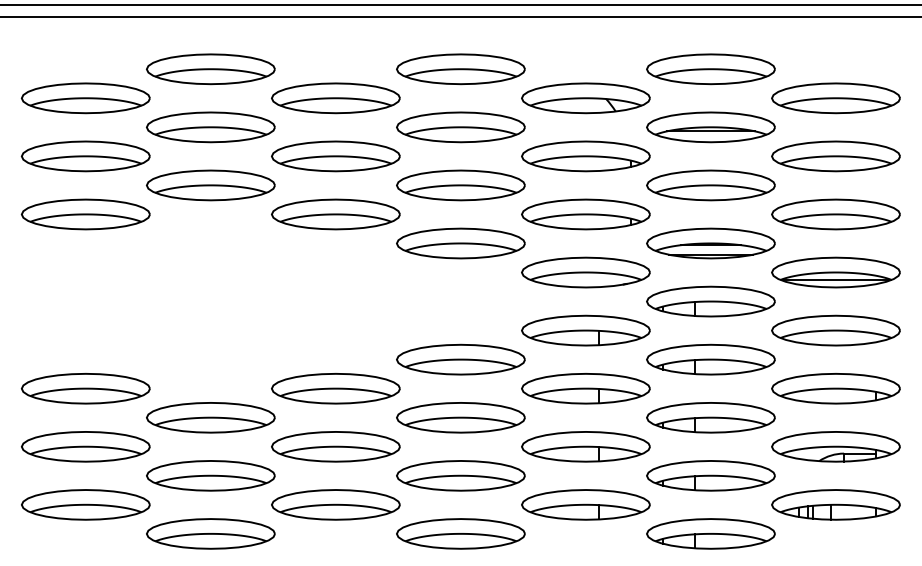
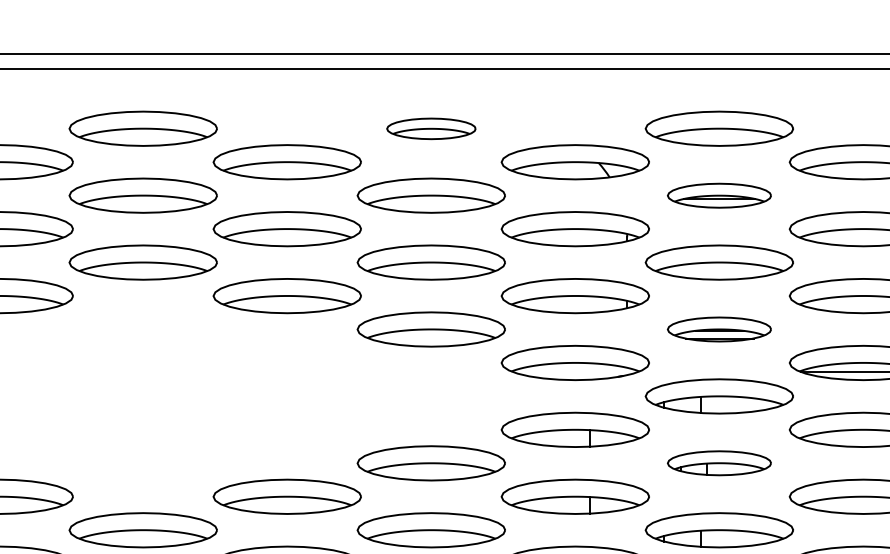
part: (460, 69) -> (430, 129), size x0.6
part: (710, 127) -> (718, 195), size x0.7
part: (710, 243) -> (718, 329), size x0.7
part: (710, 359) -> (718, 463), size x0.7

